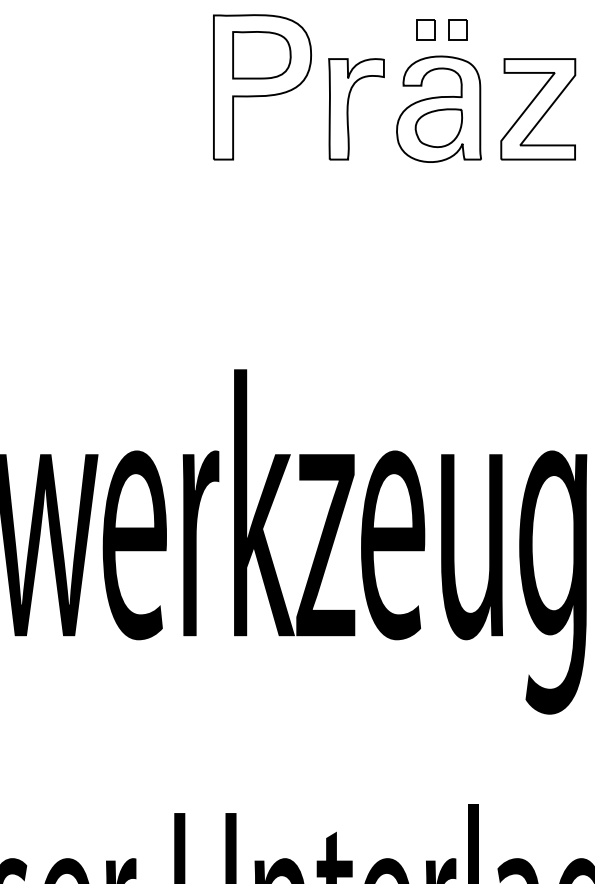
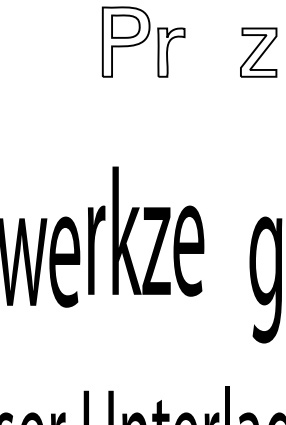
part: (437, 90) -> (210, 43), removed
part: (327, 512) -> (157, 235), moved
fill: (471, 546) -> (226, 262), removed

